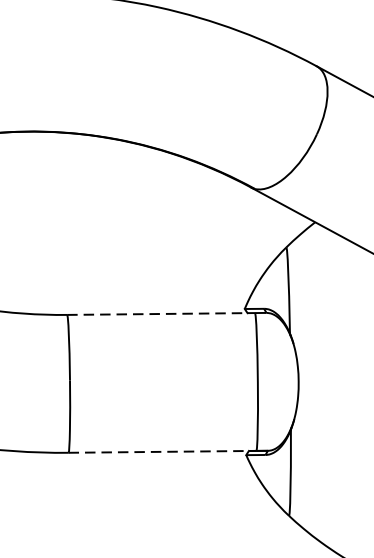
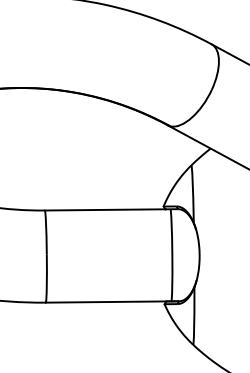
line: (157, 313) -> (105, 209), dashed -> solid
line: (162, 452) -> (108, 302), dashed -> solid

